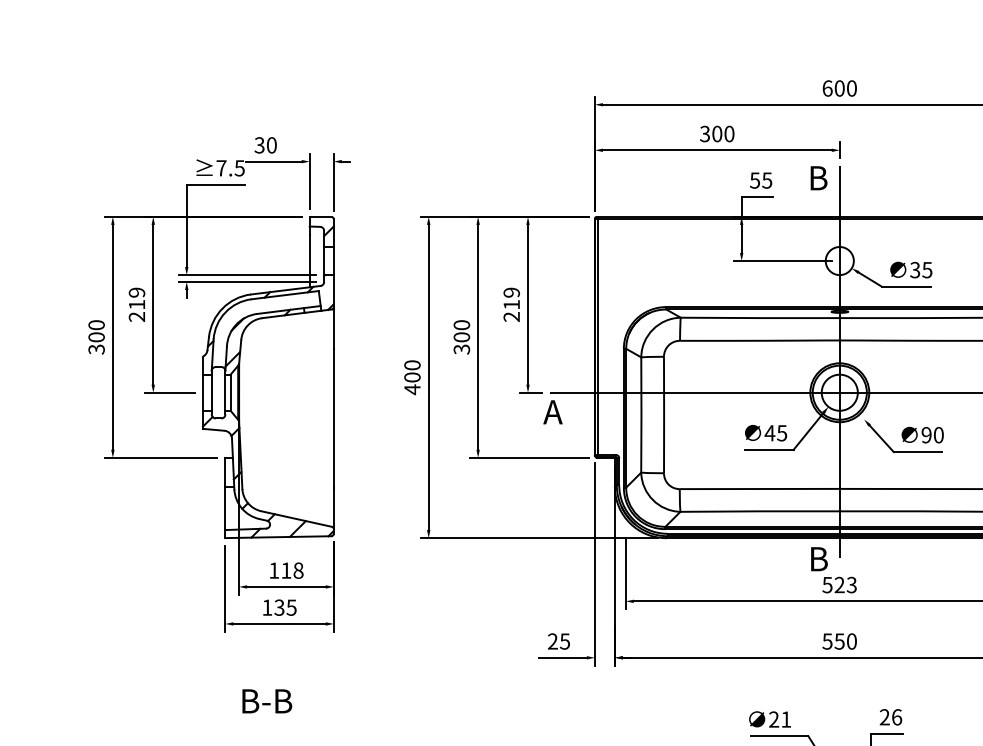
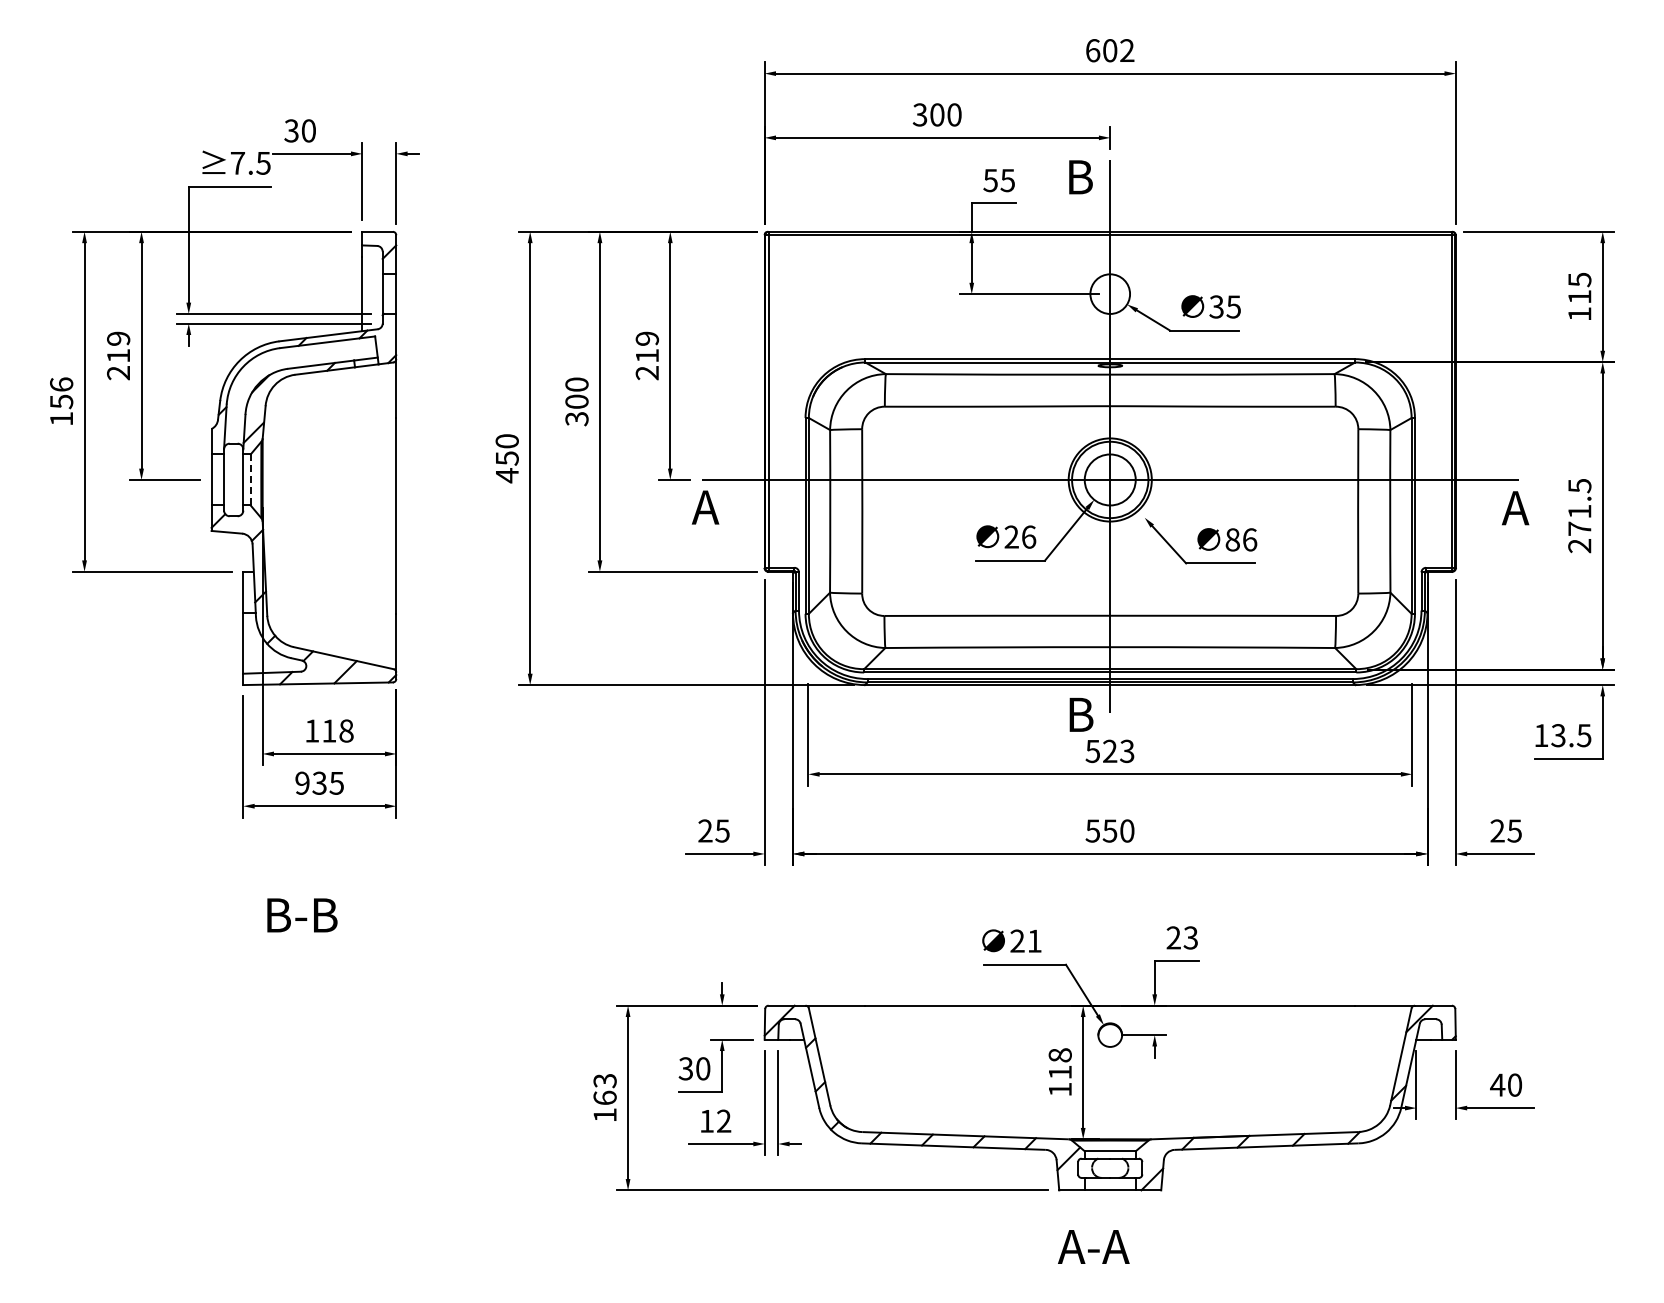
text: (852, 88) -> (1127, 50), 600 -> 602
text: (96, 337) -> (61, 401), 300 -> 156
text: (411, 377) -> (506, 458), 400 -> 450
line: (230, 392) -> (250, 479), solid -> dashed
text: (776, 432) -> (1020, 536), 45 -> 26
text: (932, 434) -> (1241, 539), 90 -> 86
text: (267, 607) -> (302, 782), 135 -> 935
text: (896, 716) -> (1190, 937), 26 -> 23

